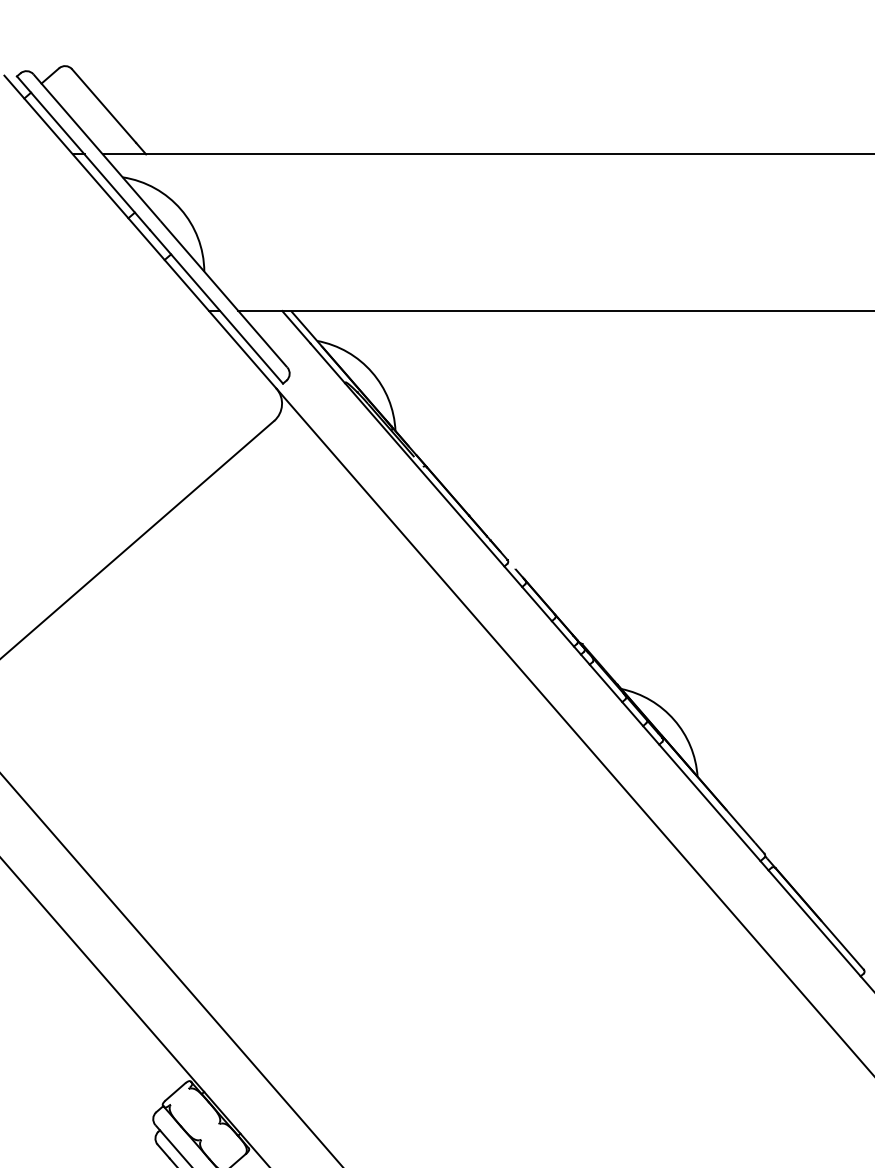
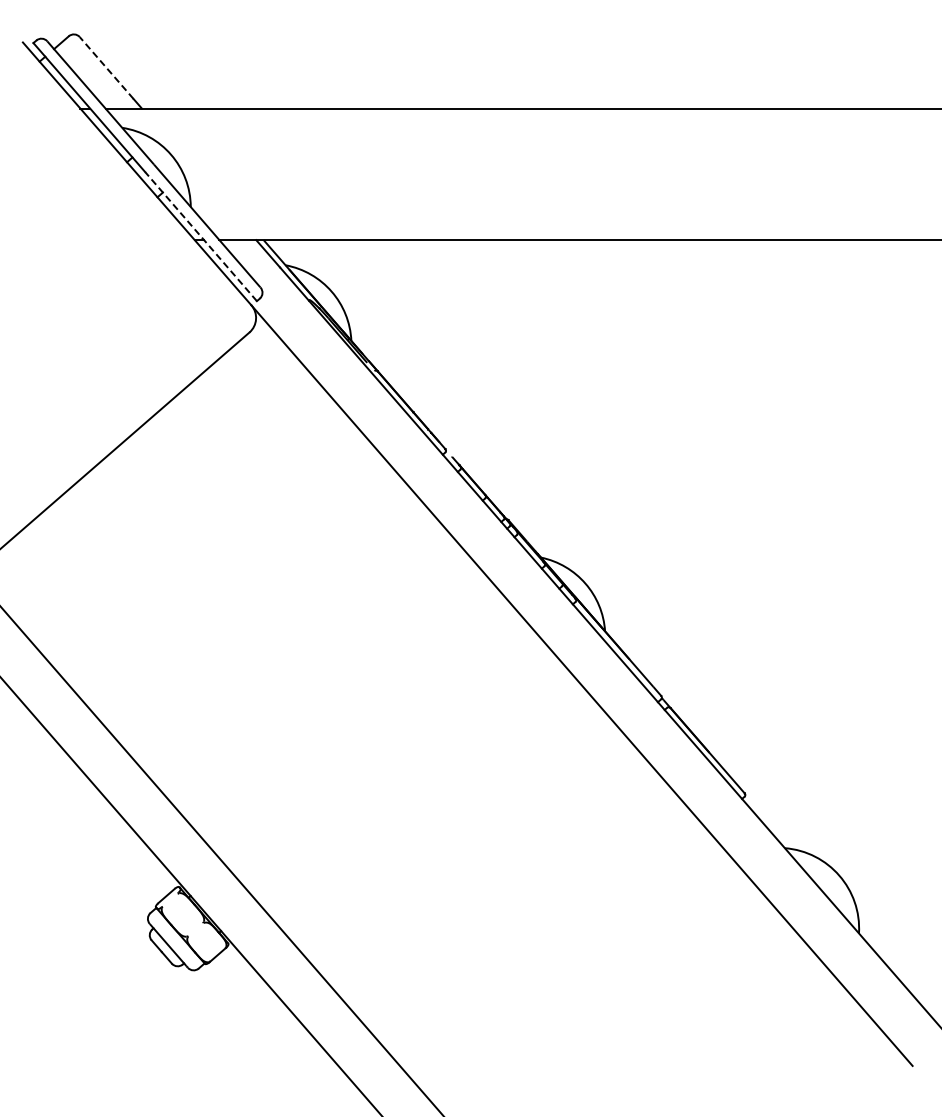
line: (103, 105) -> (106, 67), solid -> dashed
line: (215, 306) -> (200, 236), solid -> dashed

